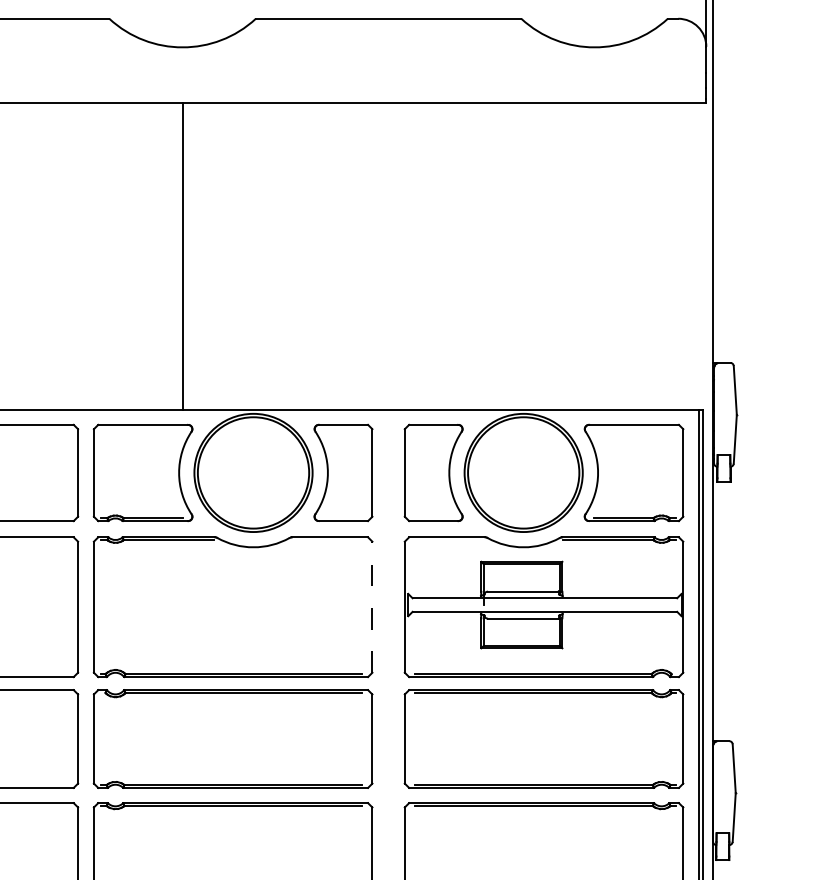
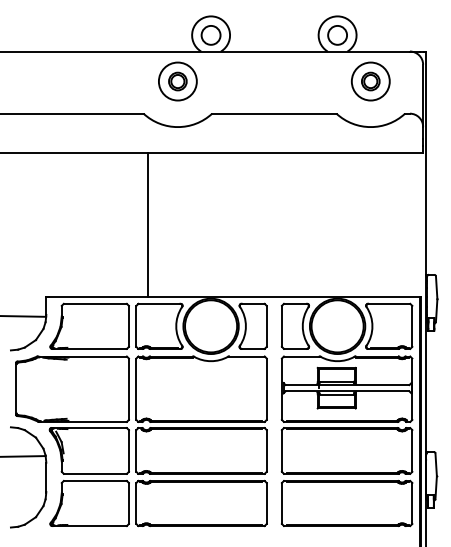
line: (181, 255) -> (147, 224), moved
line: (371, 607) -> (266, 389), dashed -> solid

